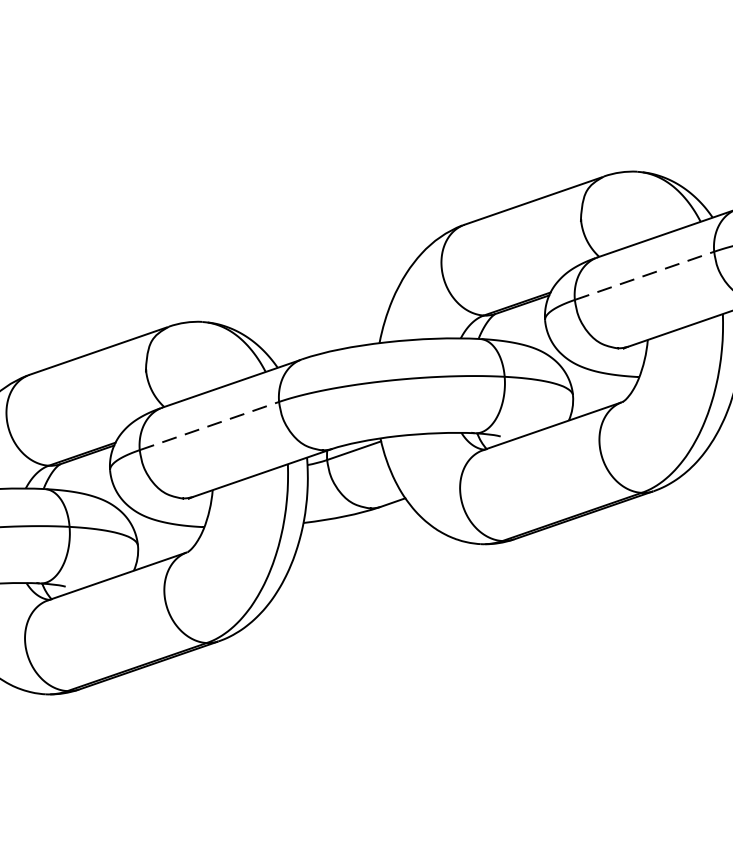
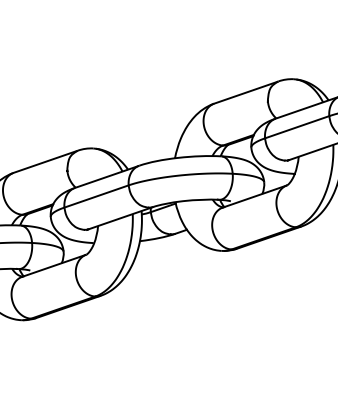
line: (645, 276) -> (297, 127), dashed -> solid
line: (209, 426) -> (96, 196), dashed -> solid

